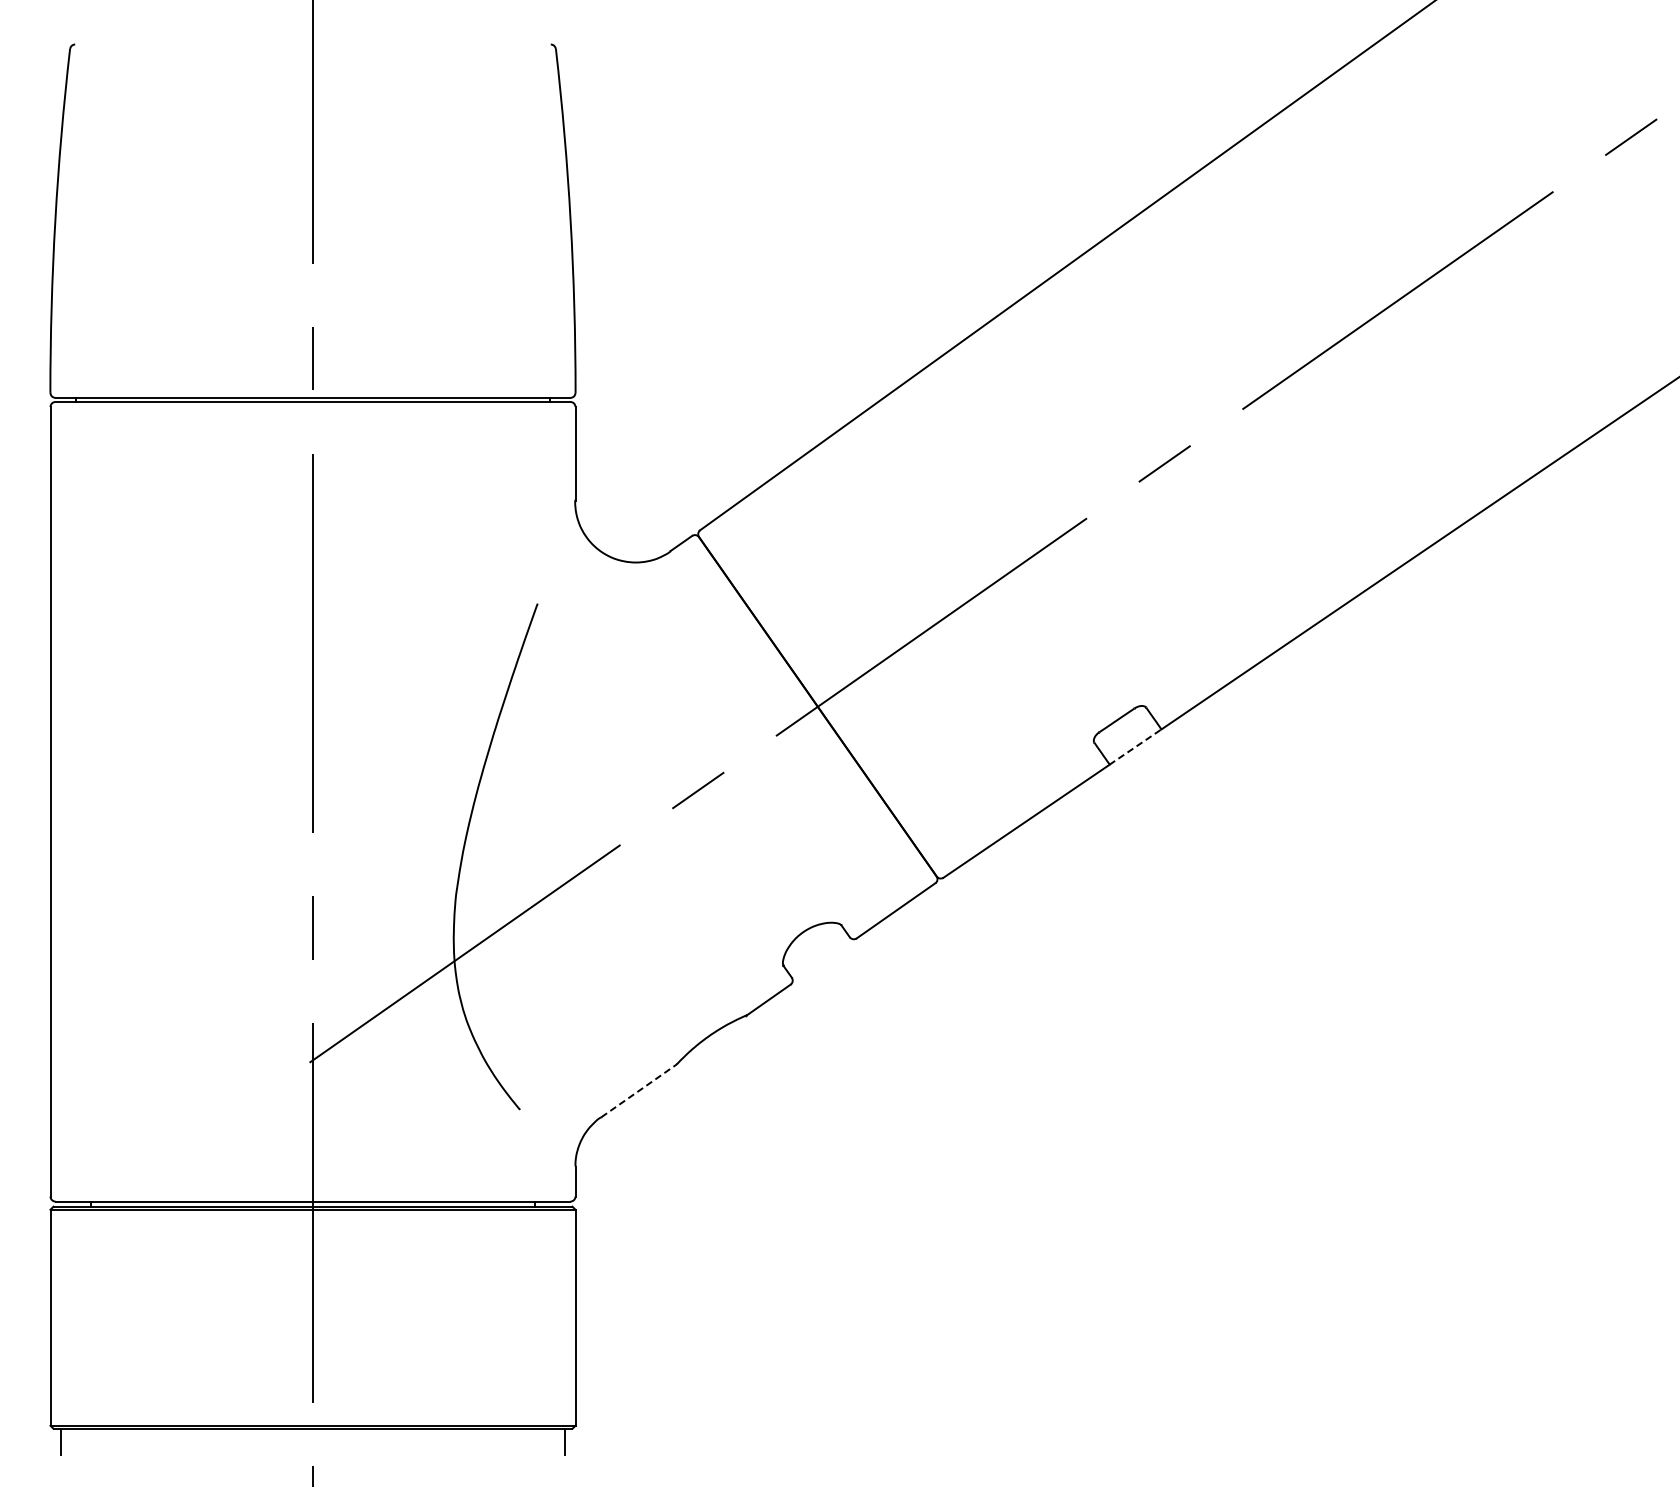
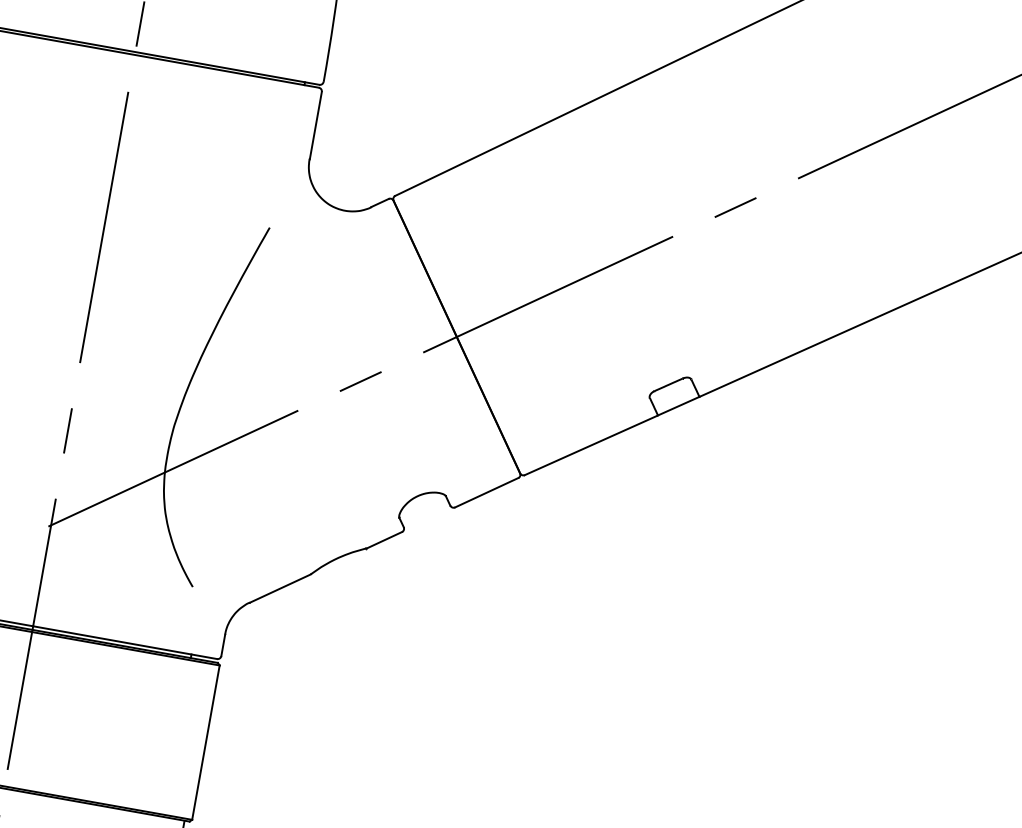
line: (1135, 747) -> (678, 406), dashed -> solid
line: (639, 1090) -> (280, 588), dashed -> solid

